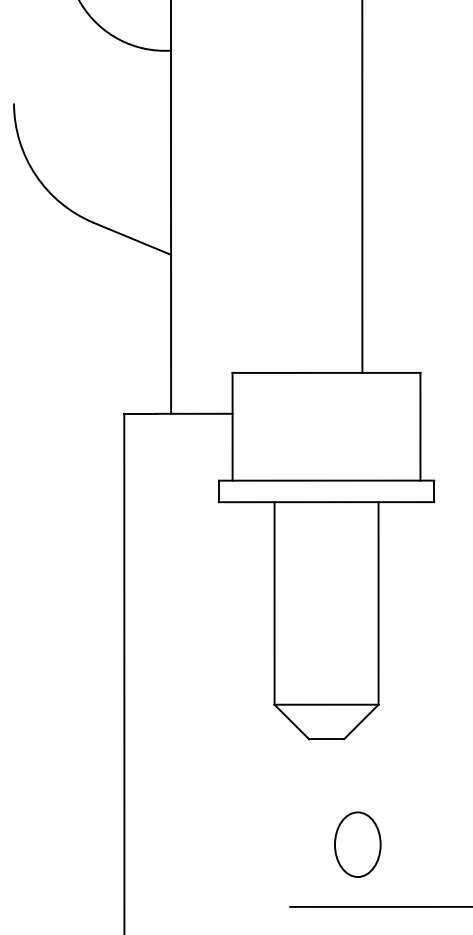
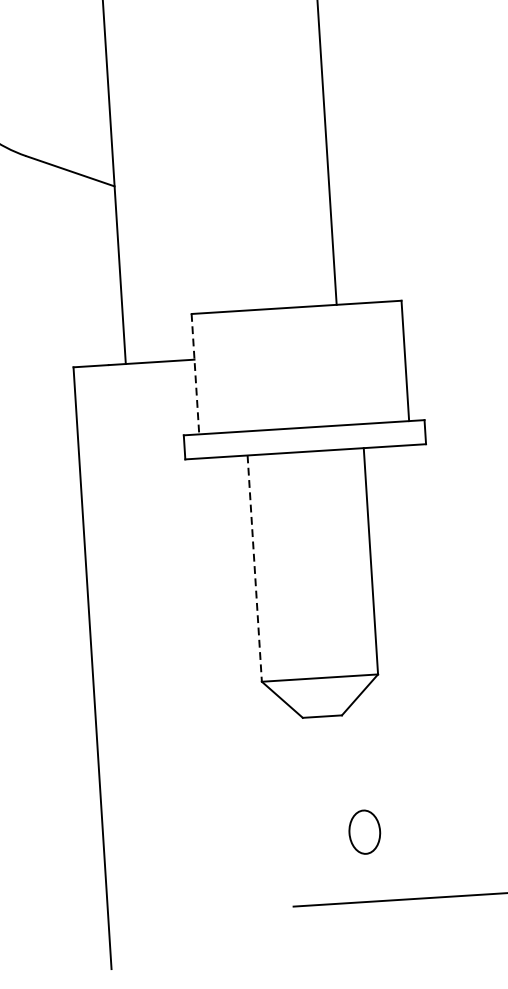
line: (232, 426) -> (195, 373), solid -> dashed
line: (274, 603) -> (254, 568), solid -> dashed
part: (357, 844) -> (364, 832), size x0.6

